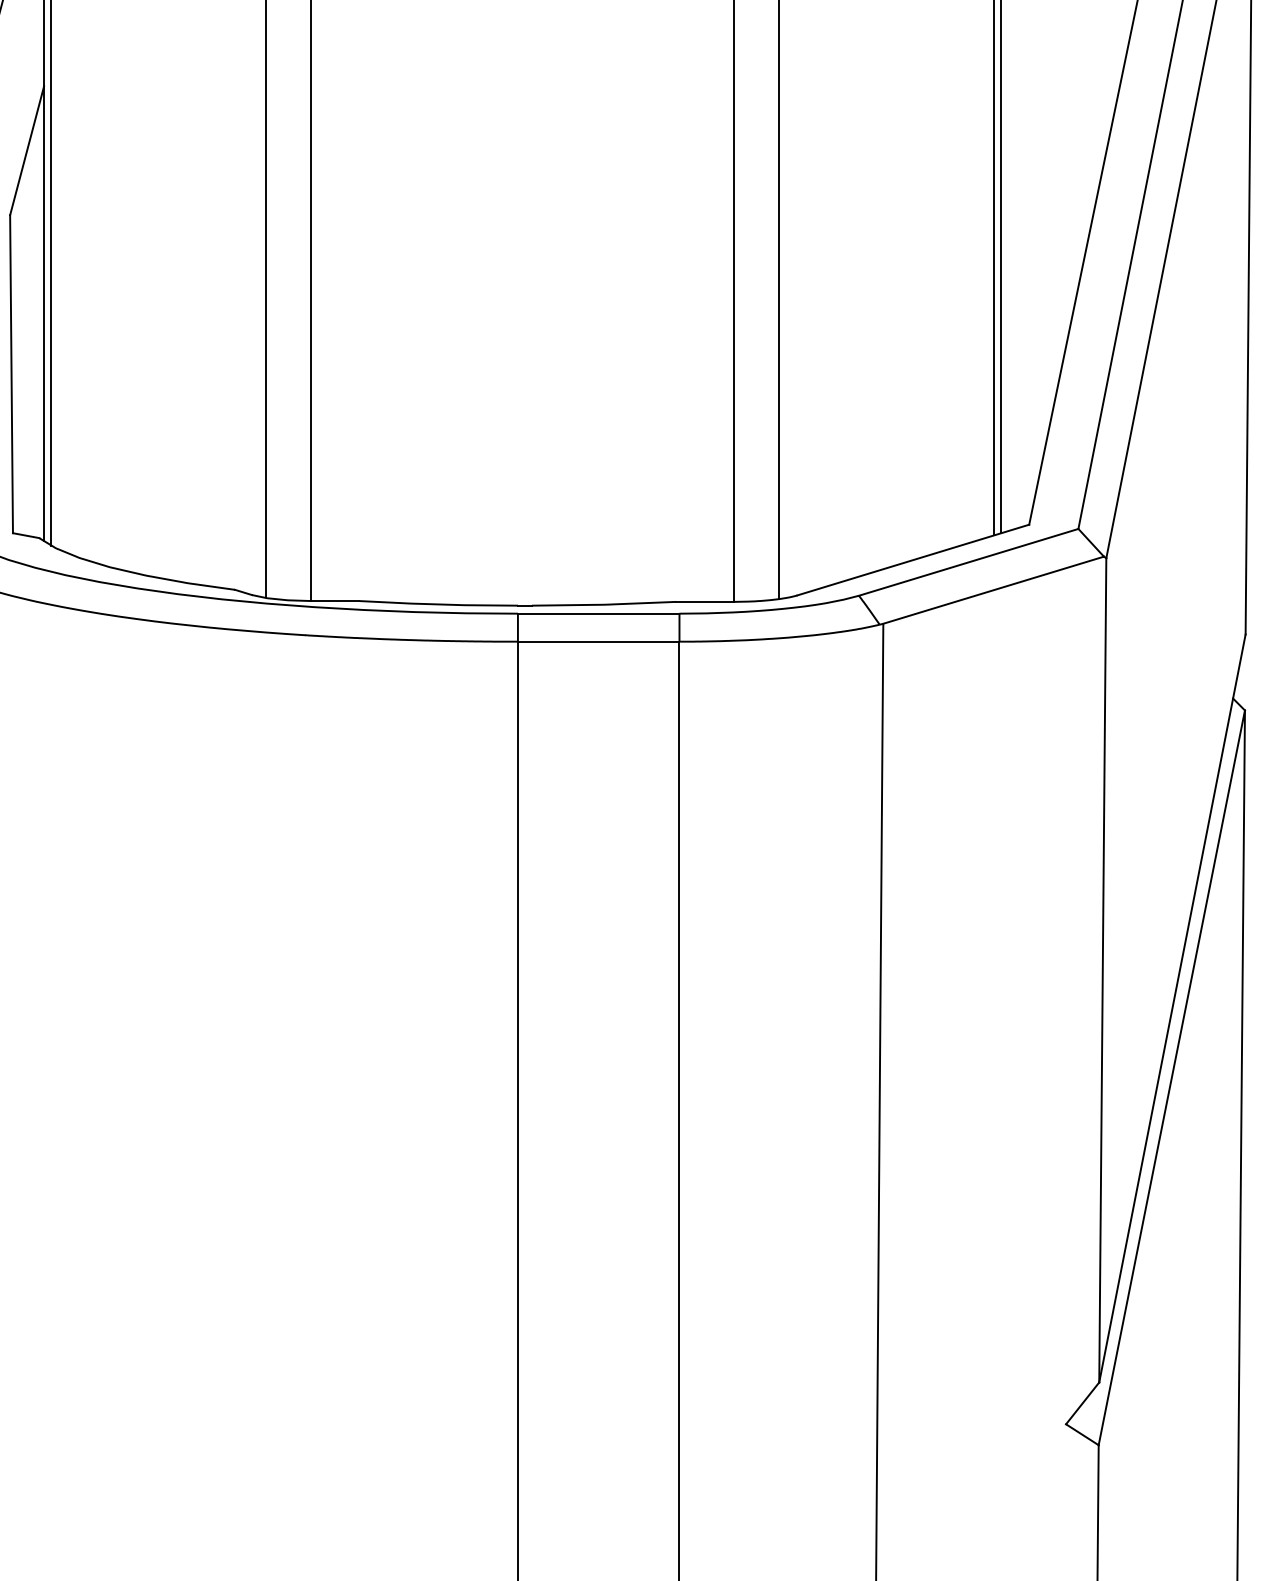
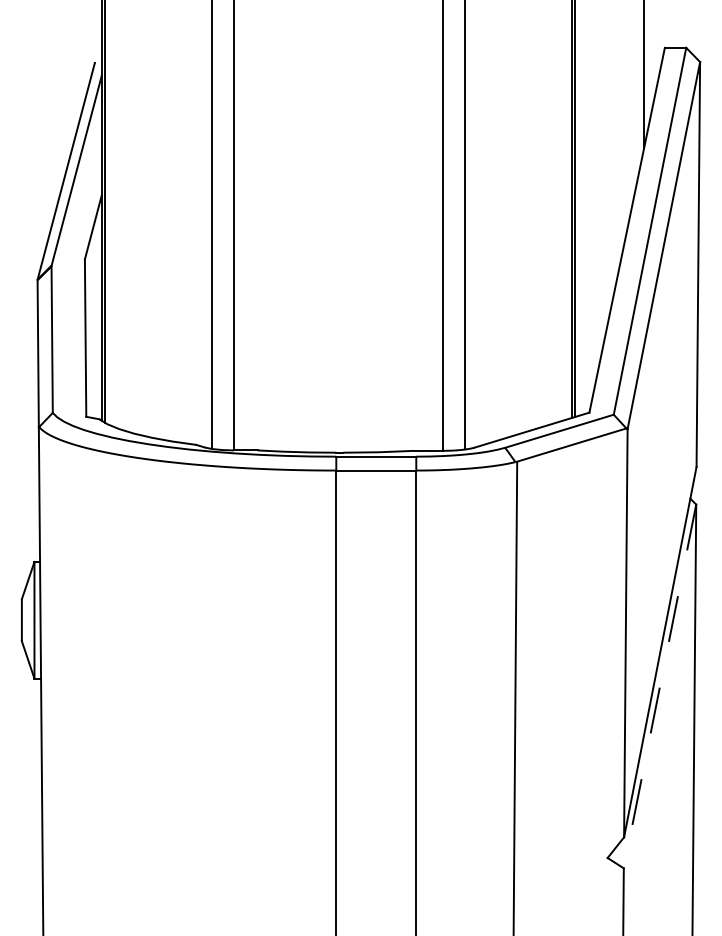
line: (1170, 1077) -> (659, 686), solid -> dashed

